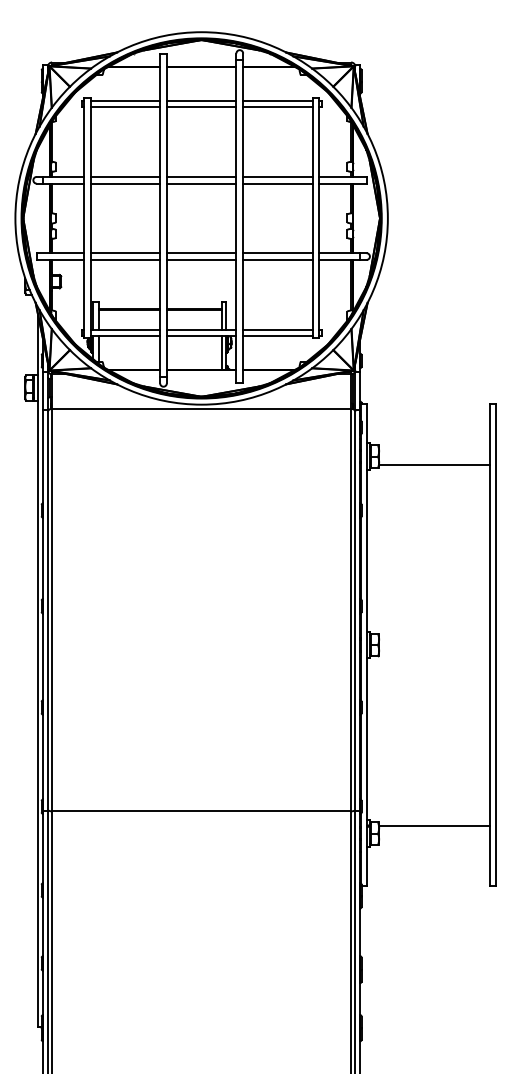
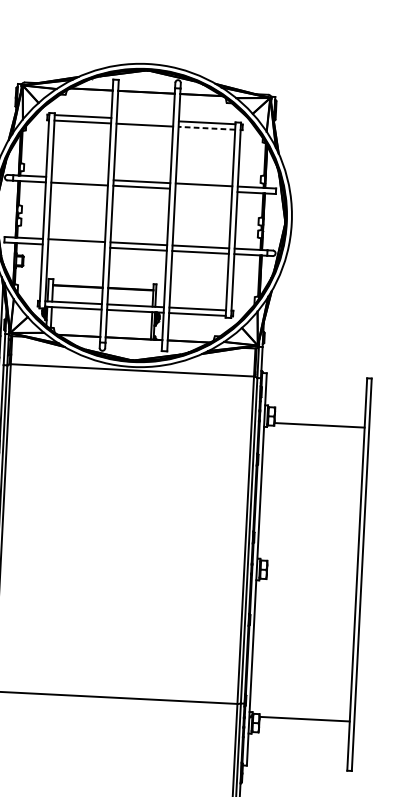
line: (201, 100) -> (145, 119), removed
line: (277, 107) -> (206, 128), solid -> dashed
line: (125, 176) -> (80, 178), removed
line: (277, 183) -> (203, 190), removed
line: (125, 259) -> (76, 245), removed

